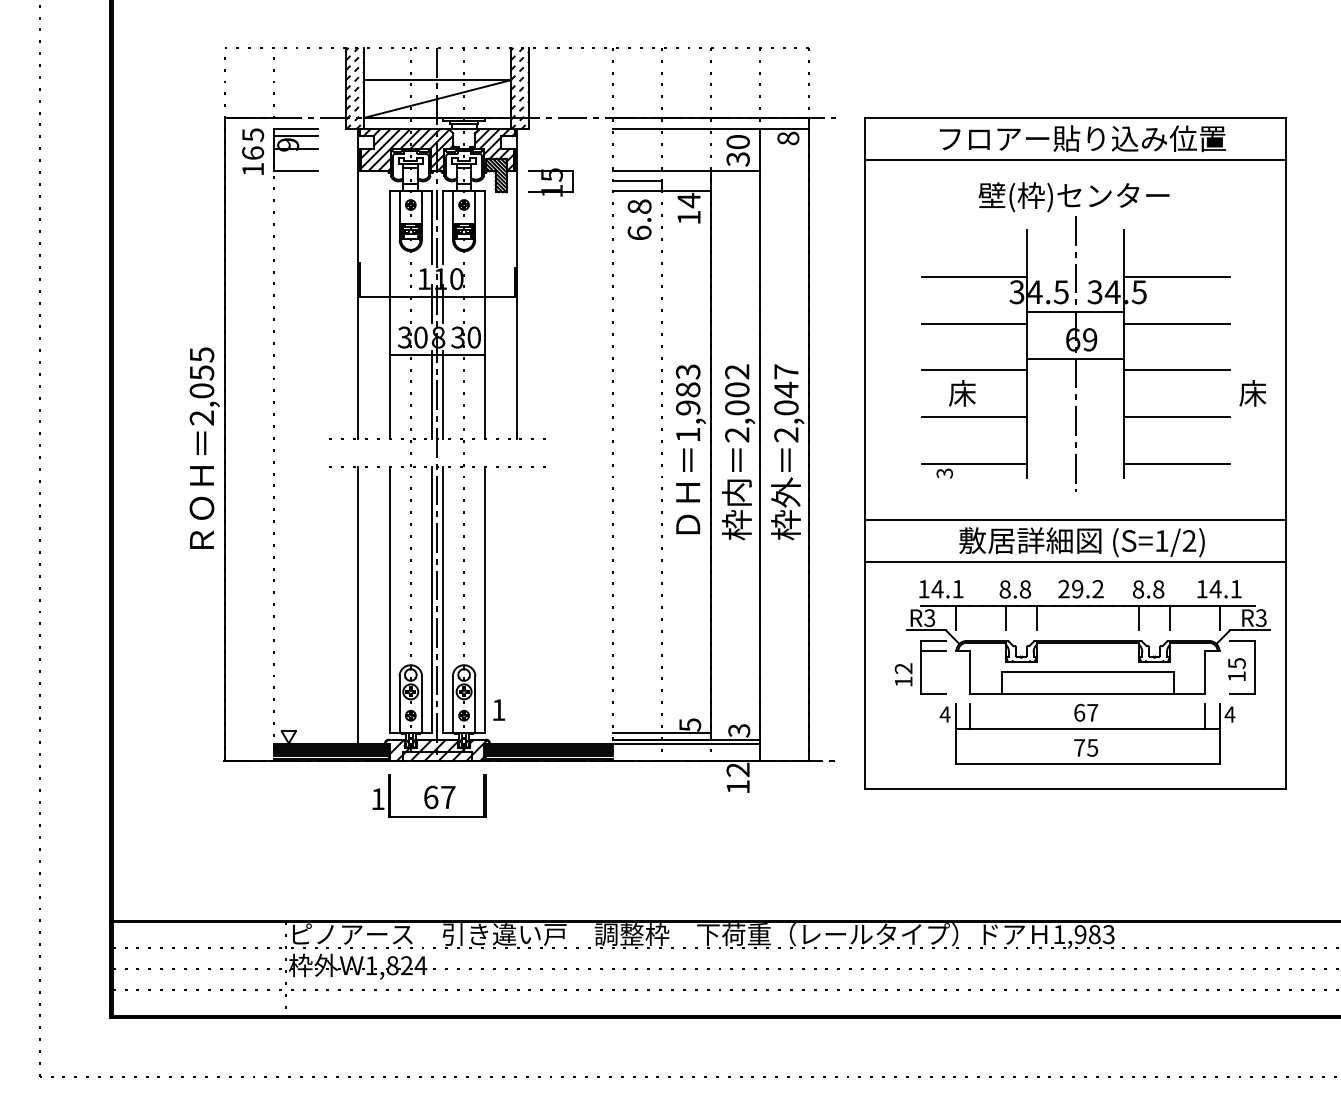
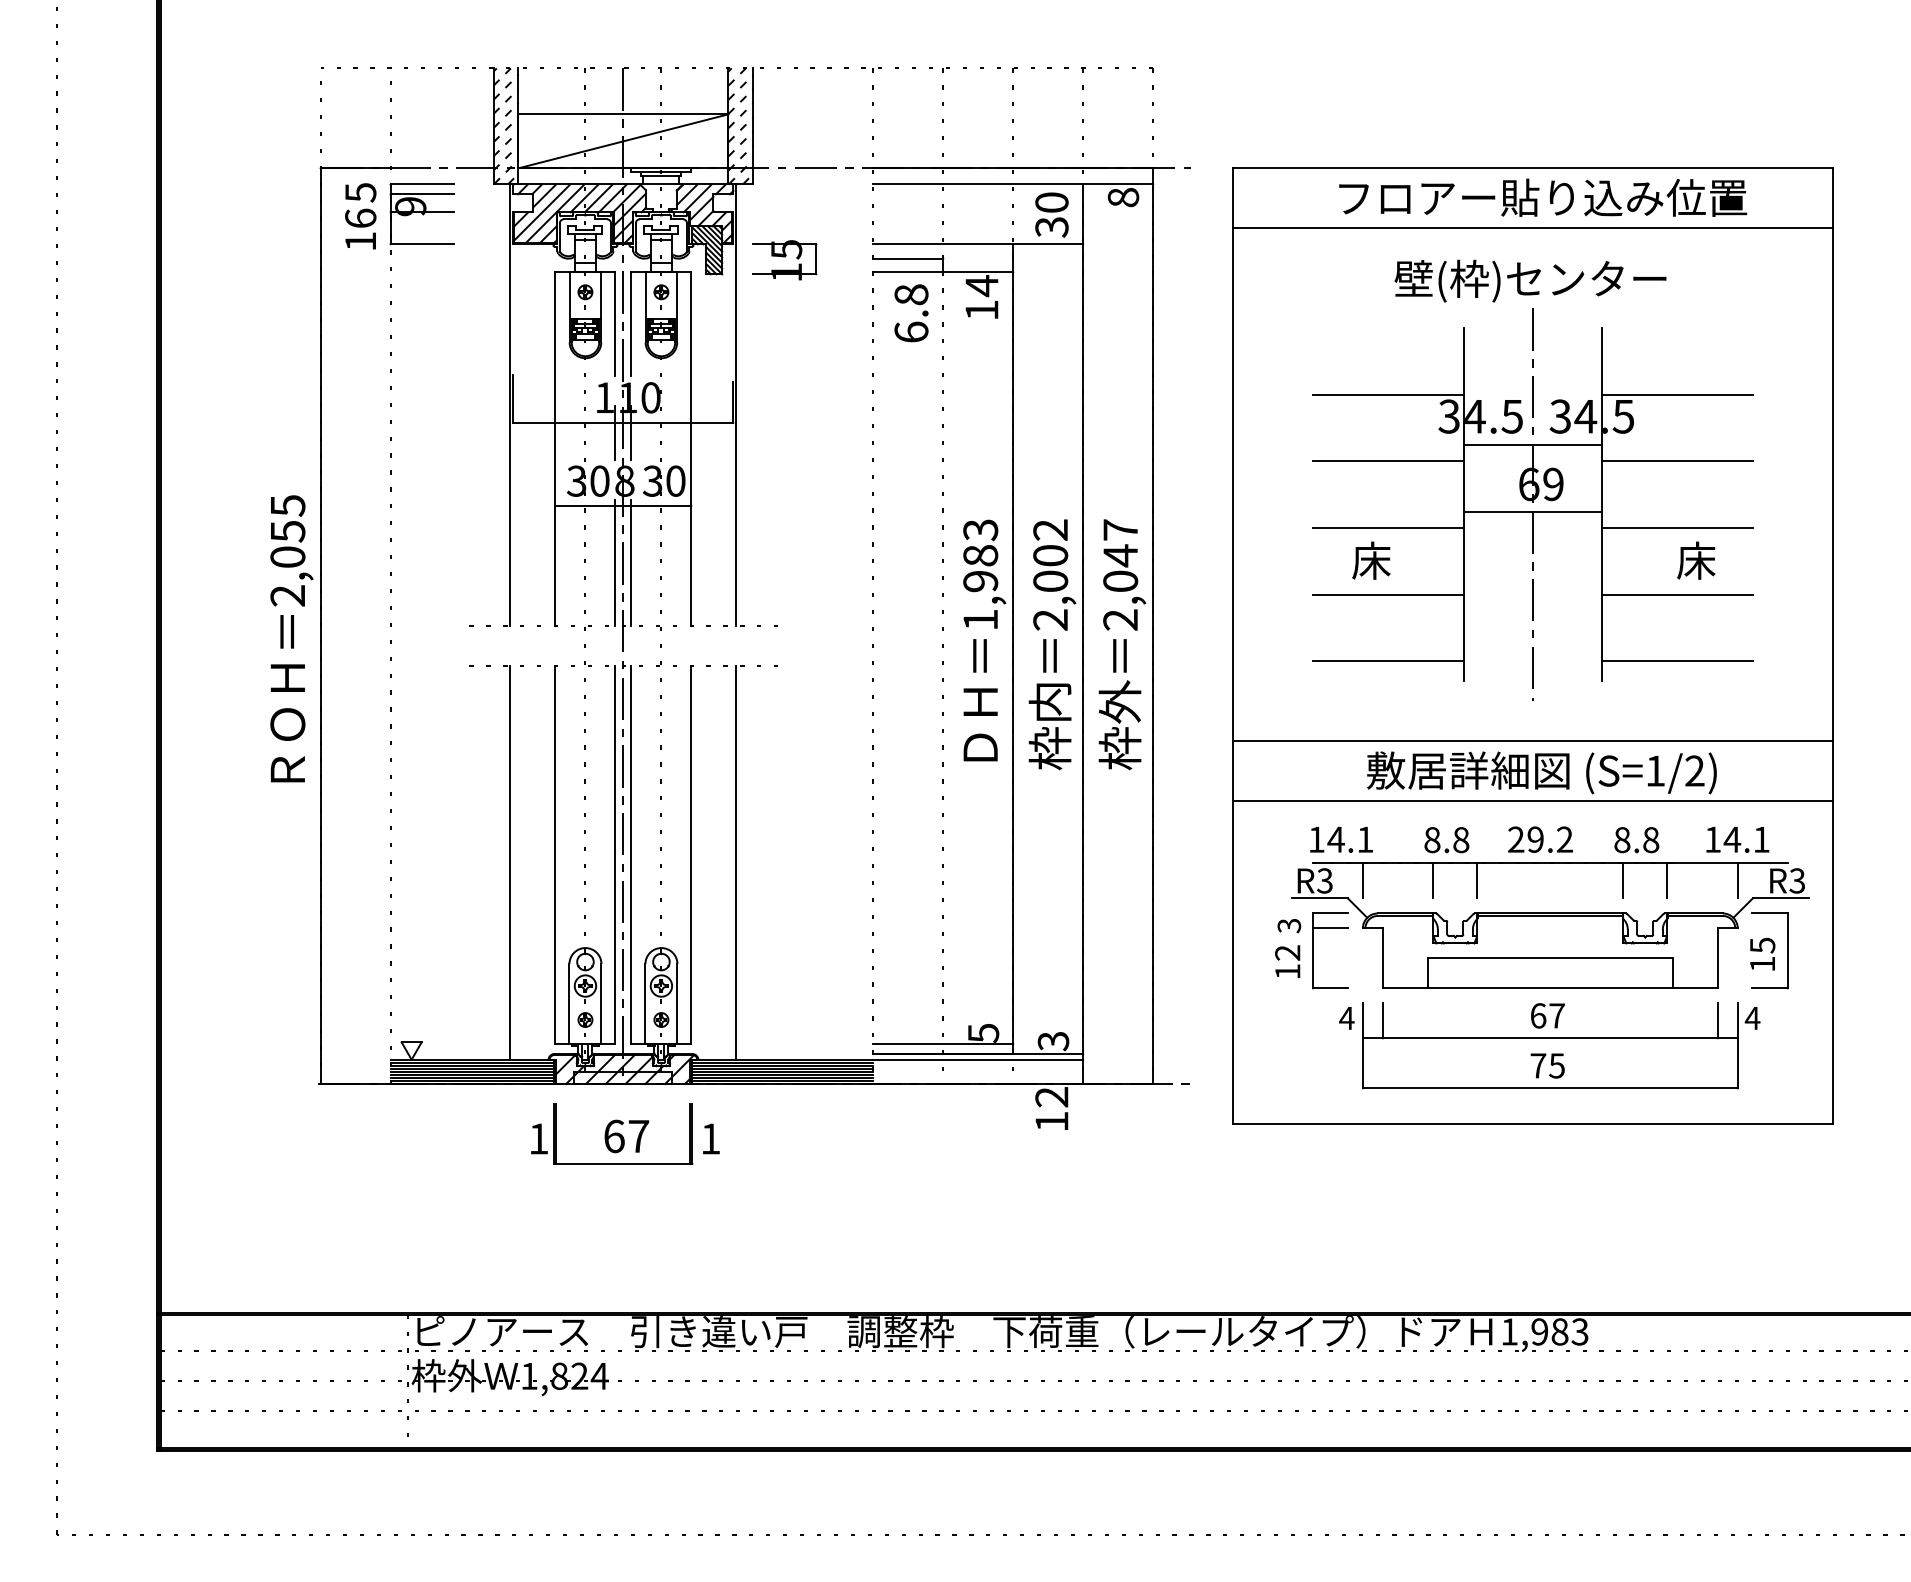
text: (1252, 393) -> (1696, 560), moved
text: (944, 473) -> (1289, 926), moved
line: (516, 605) -> (736, 863), added
text: (499, 709) -> (711, 1138), moved

